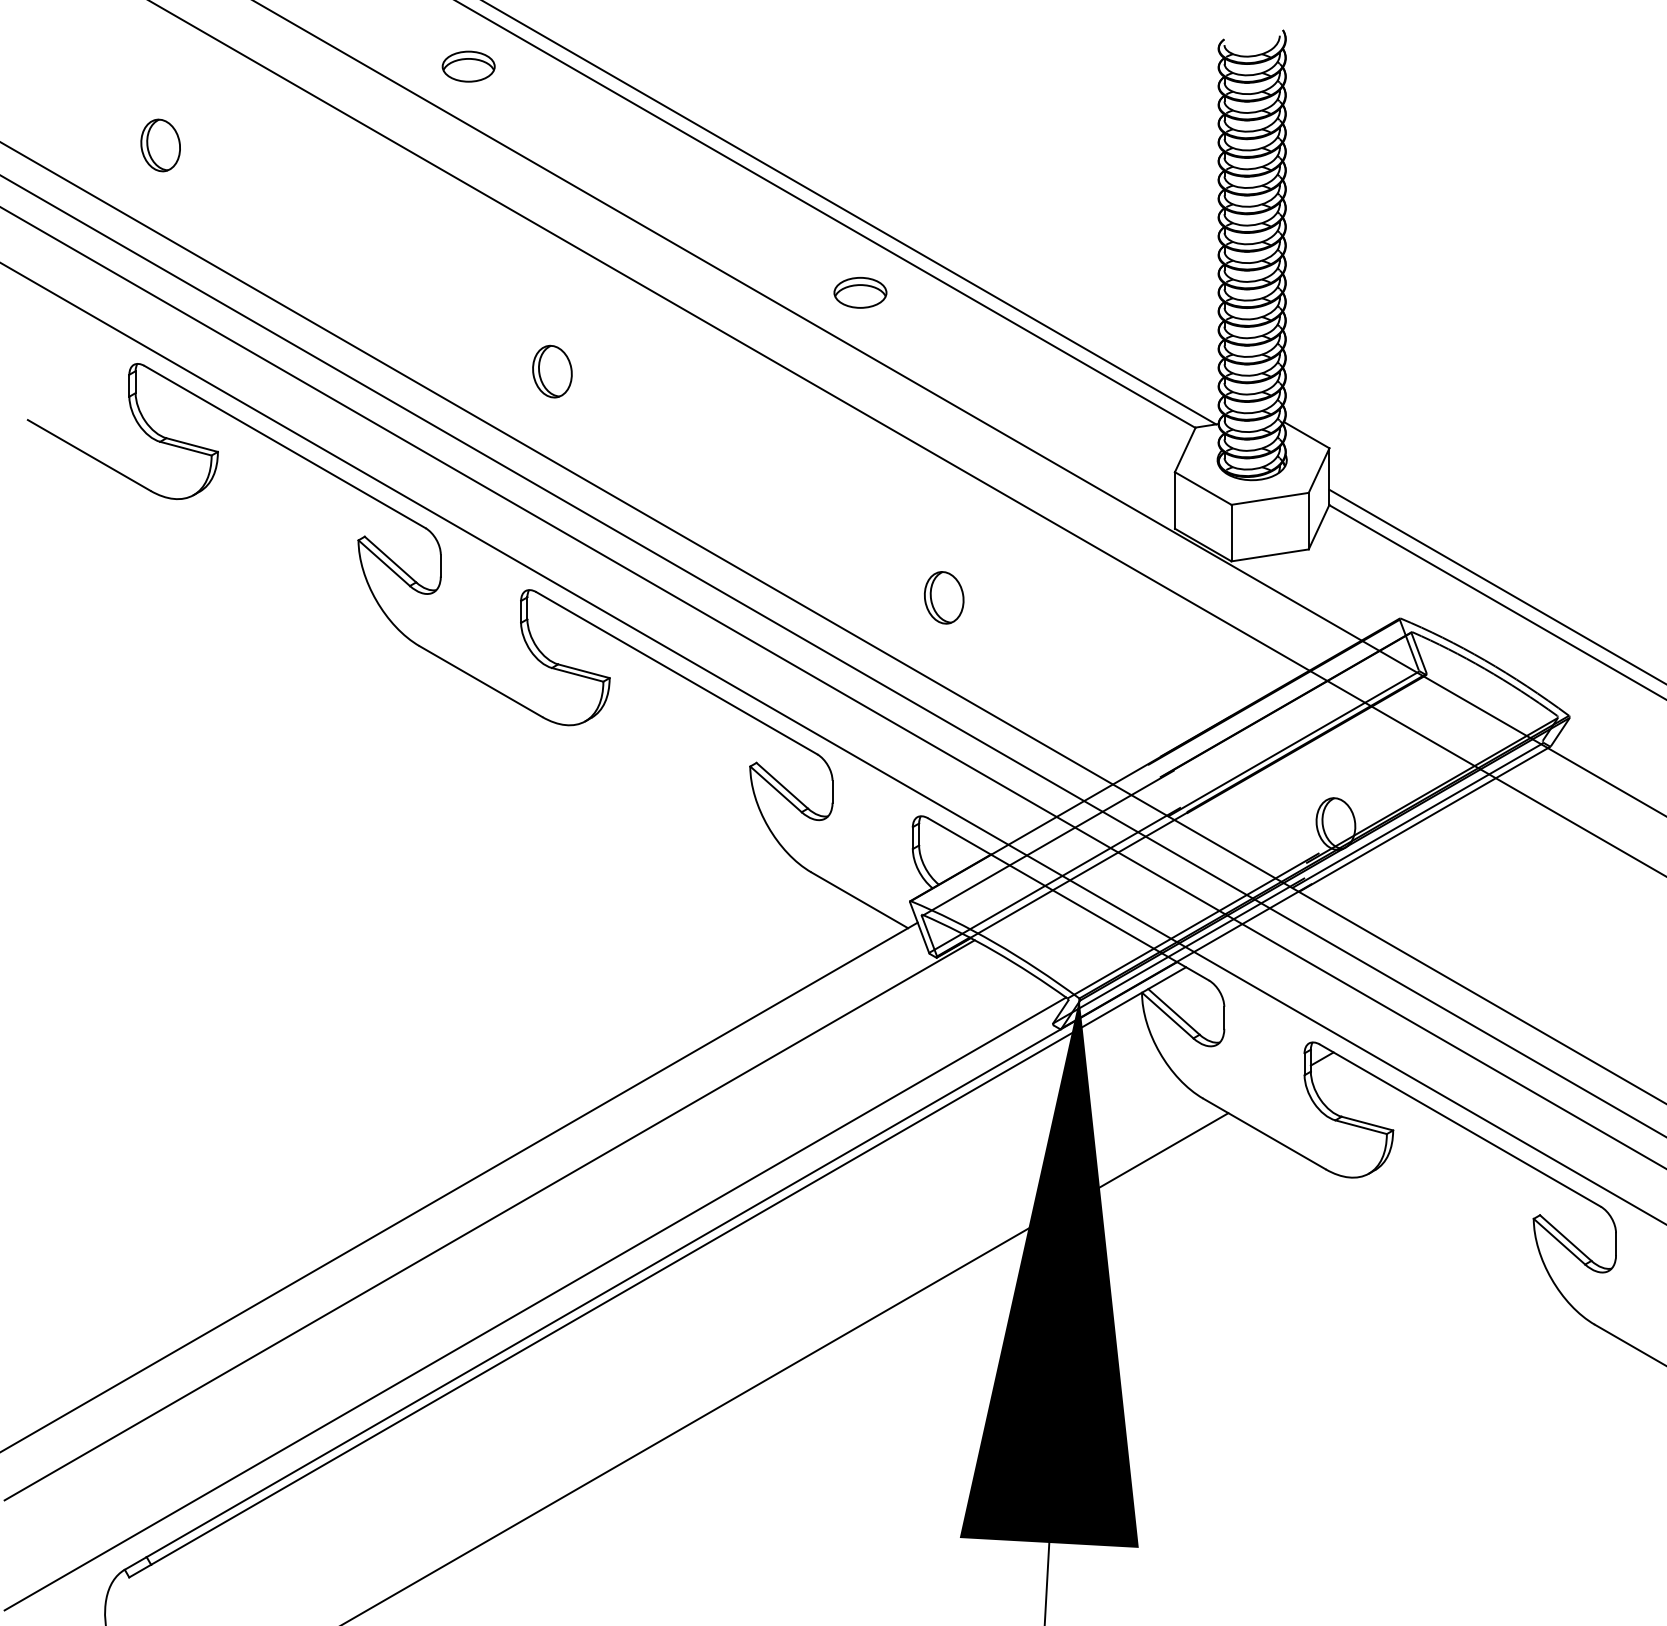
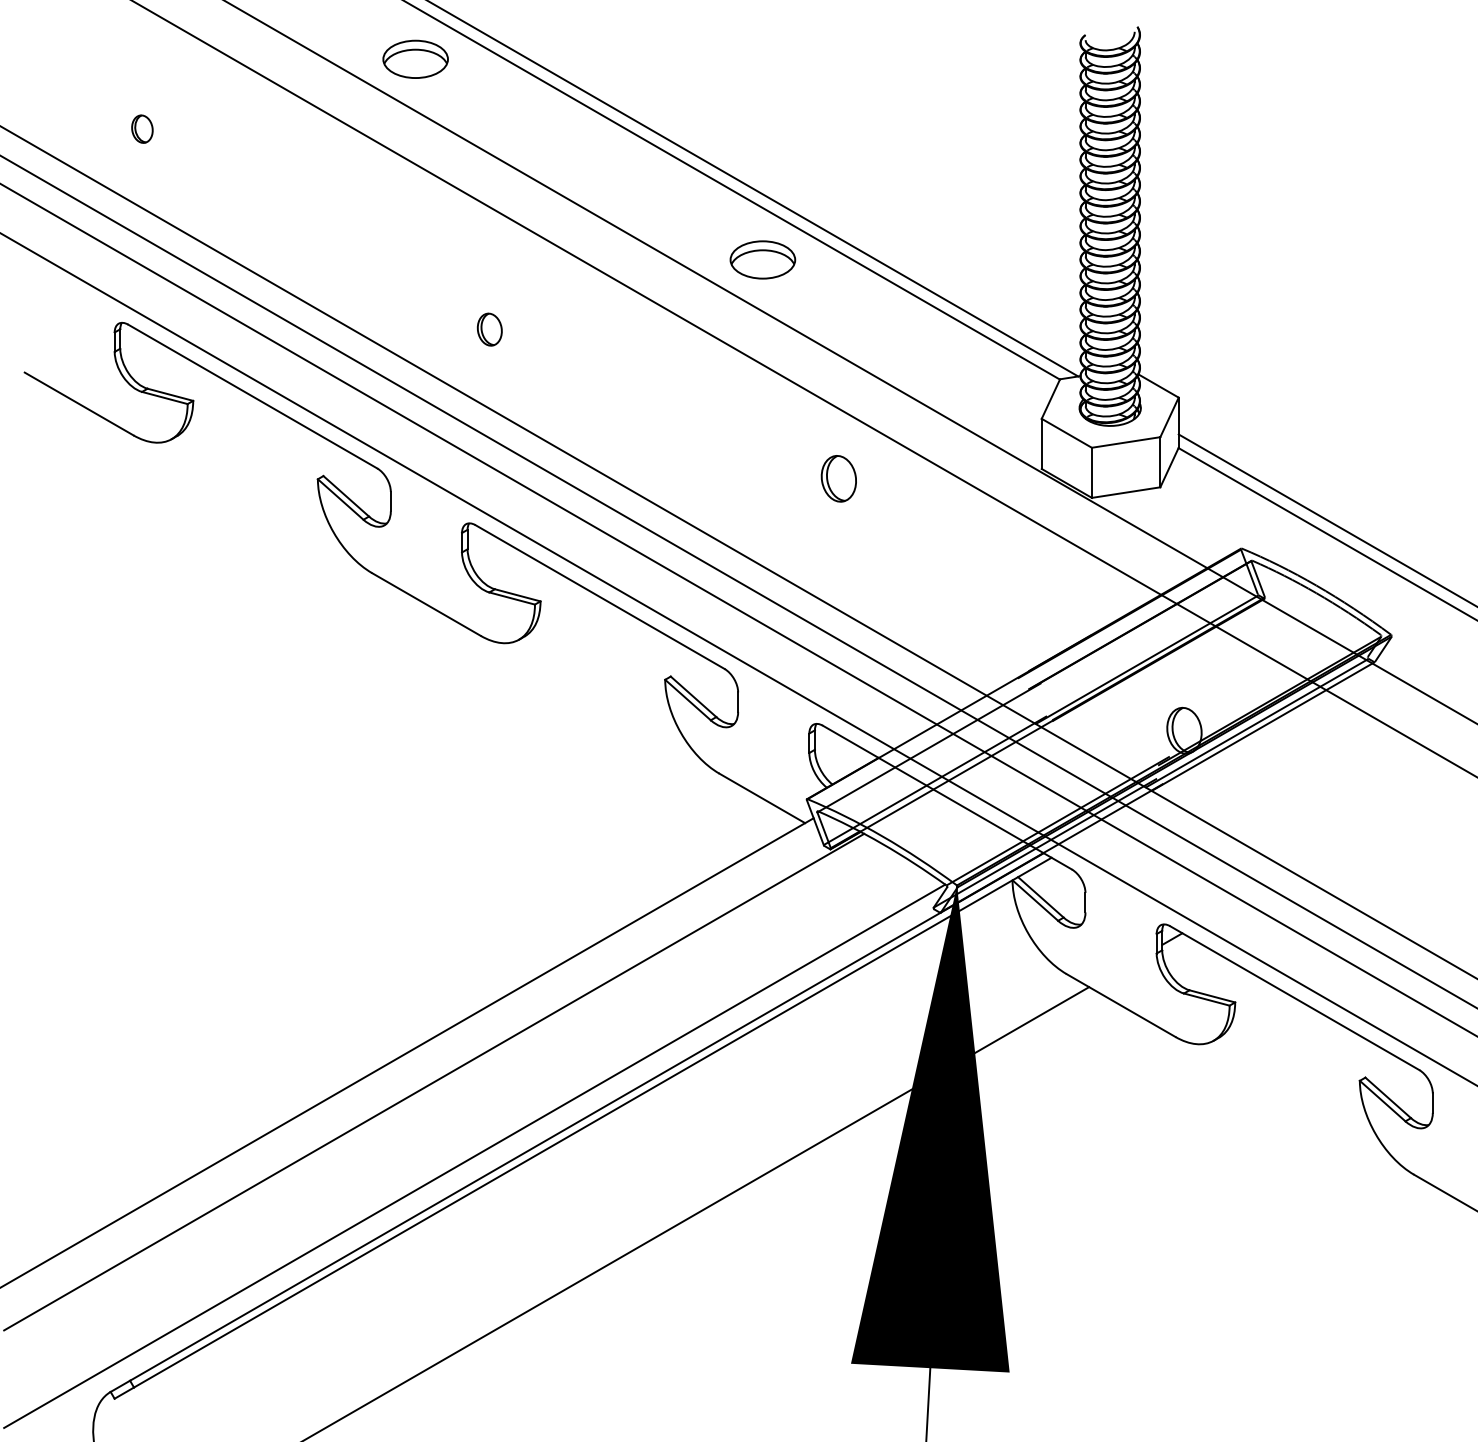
part: (468, 66) -> (415, 59), size x1.4
part: (160, 145) -> (142, 129), size x0.6
part: (860, 292) -> (762, 259), size x1.4
part: (552, 371) -> (489, 329), size x0.7
part: (944, 597) -> (839, 478), moved

